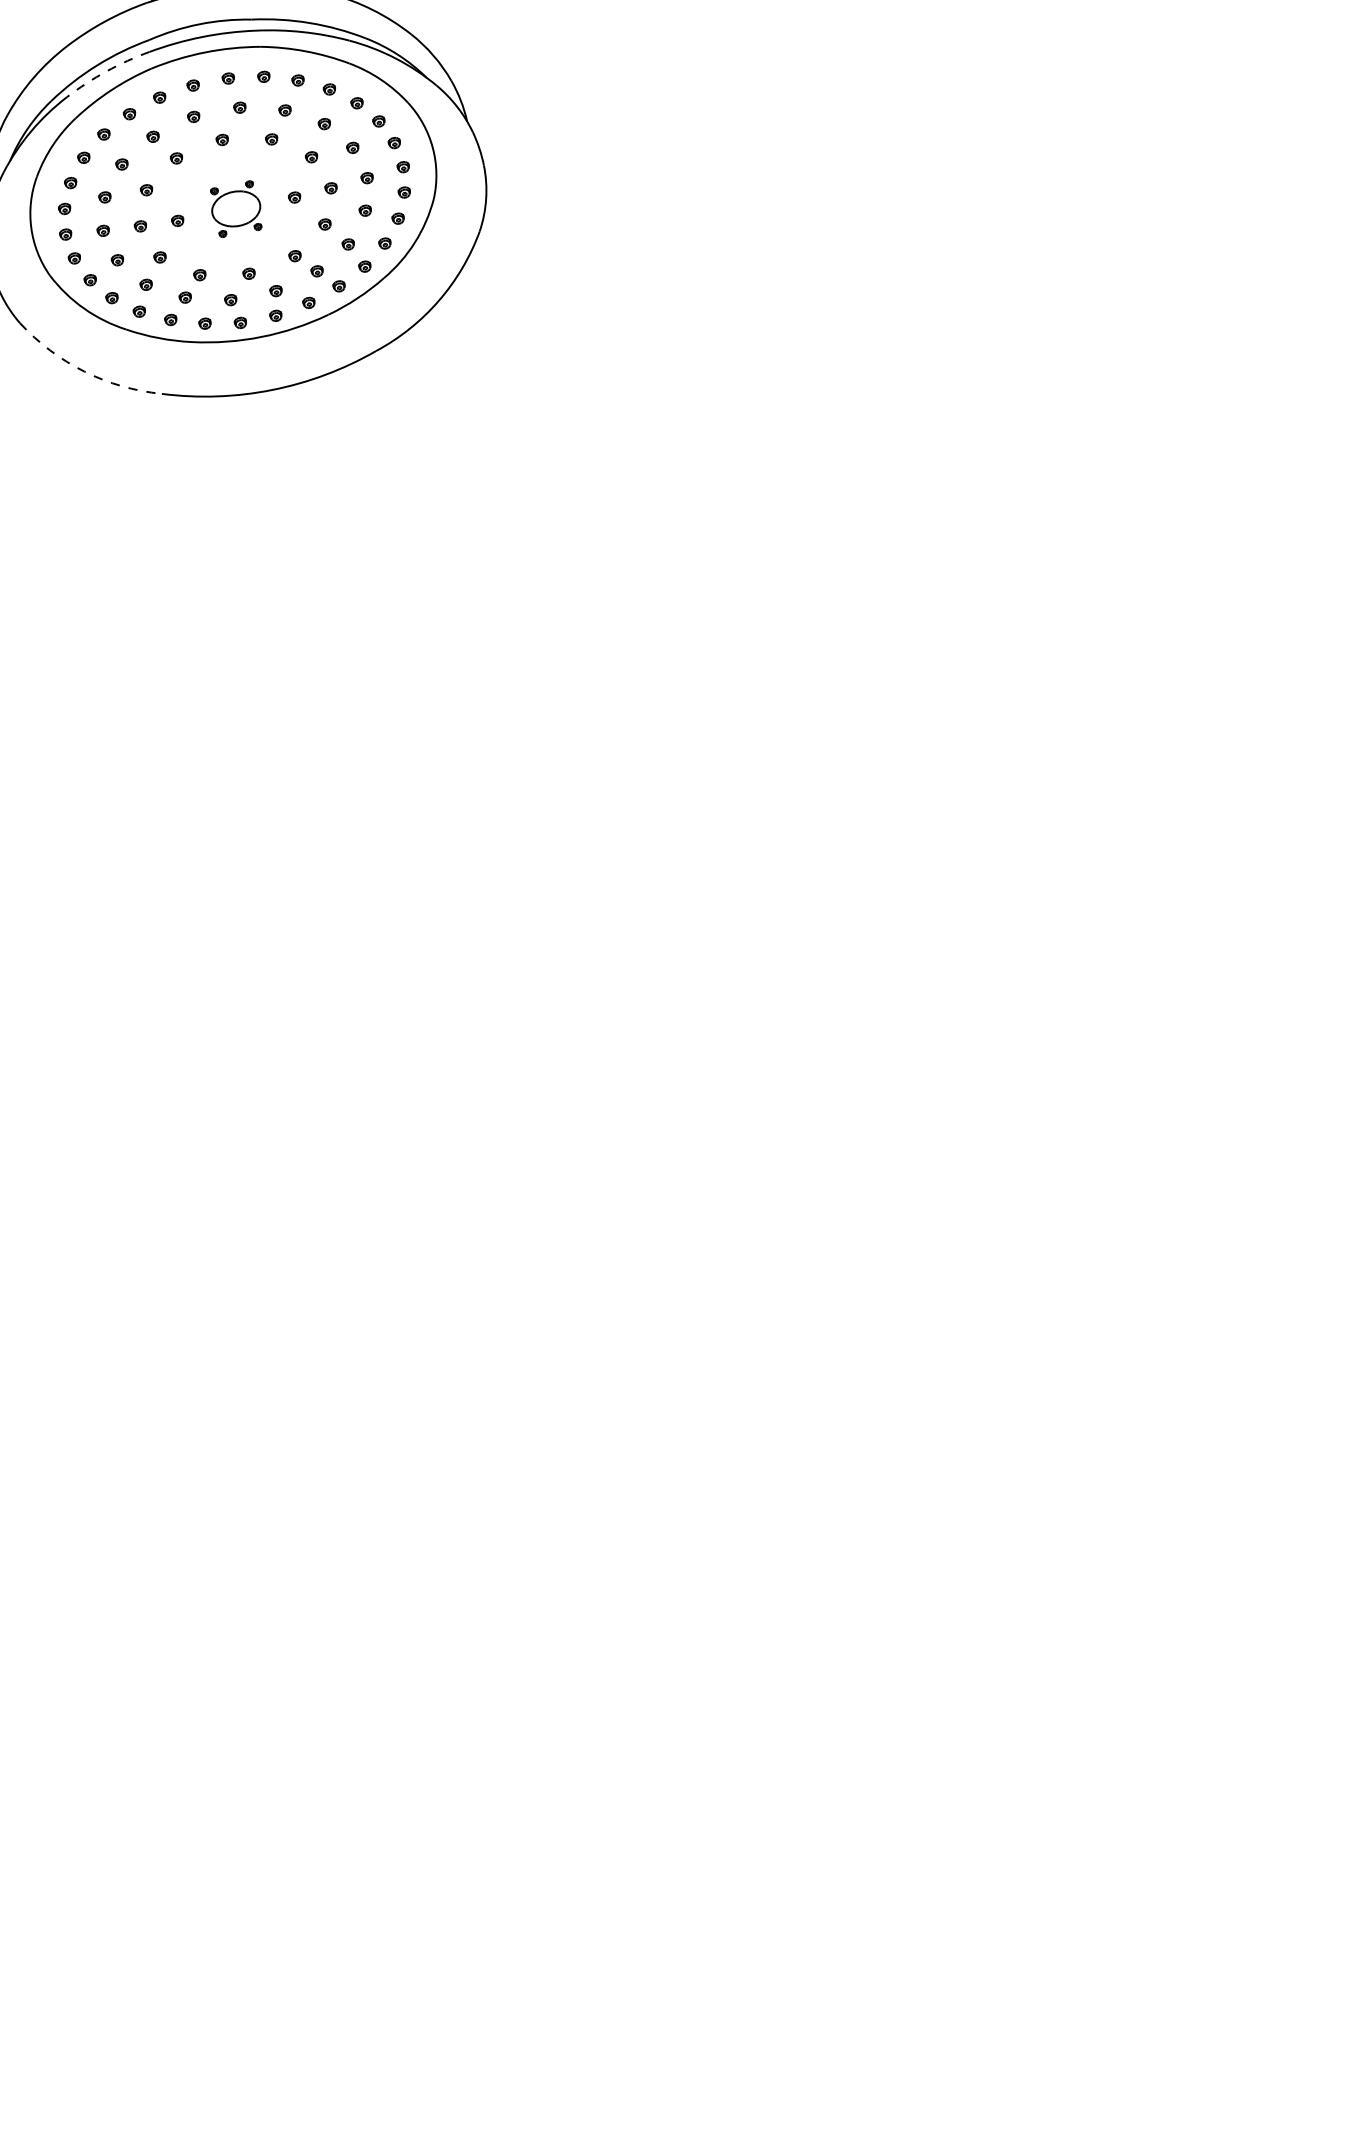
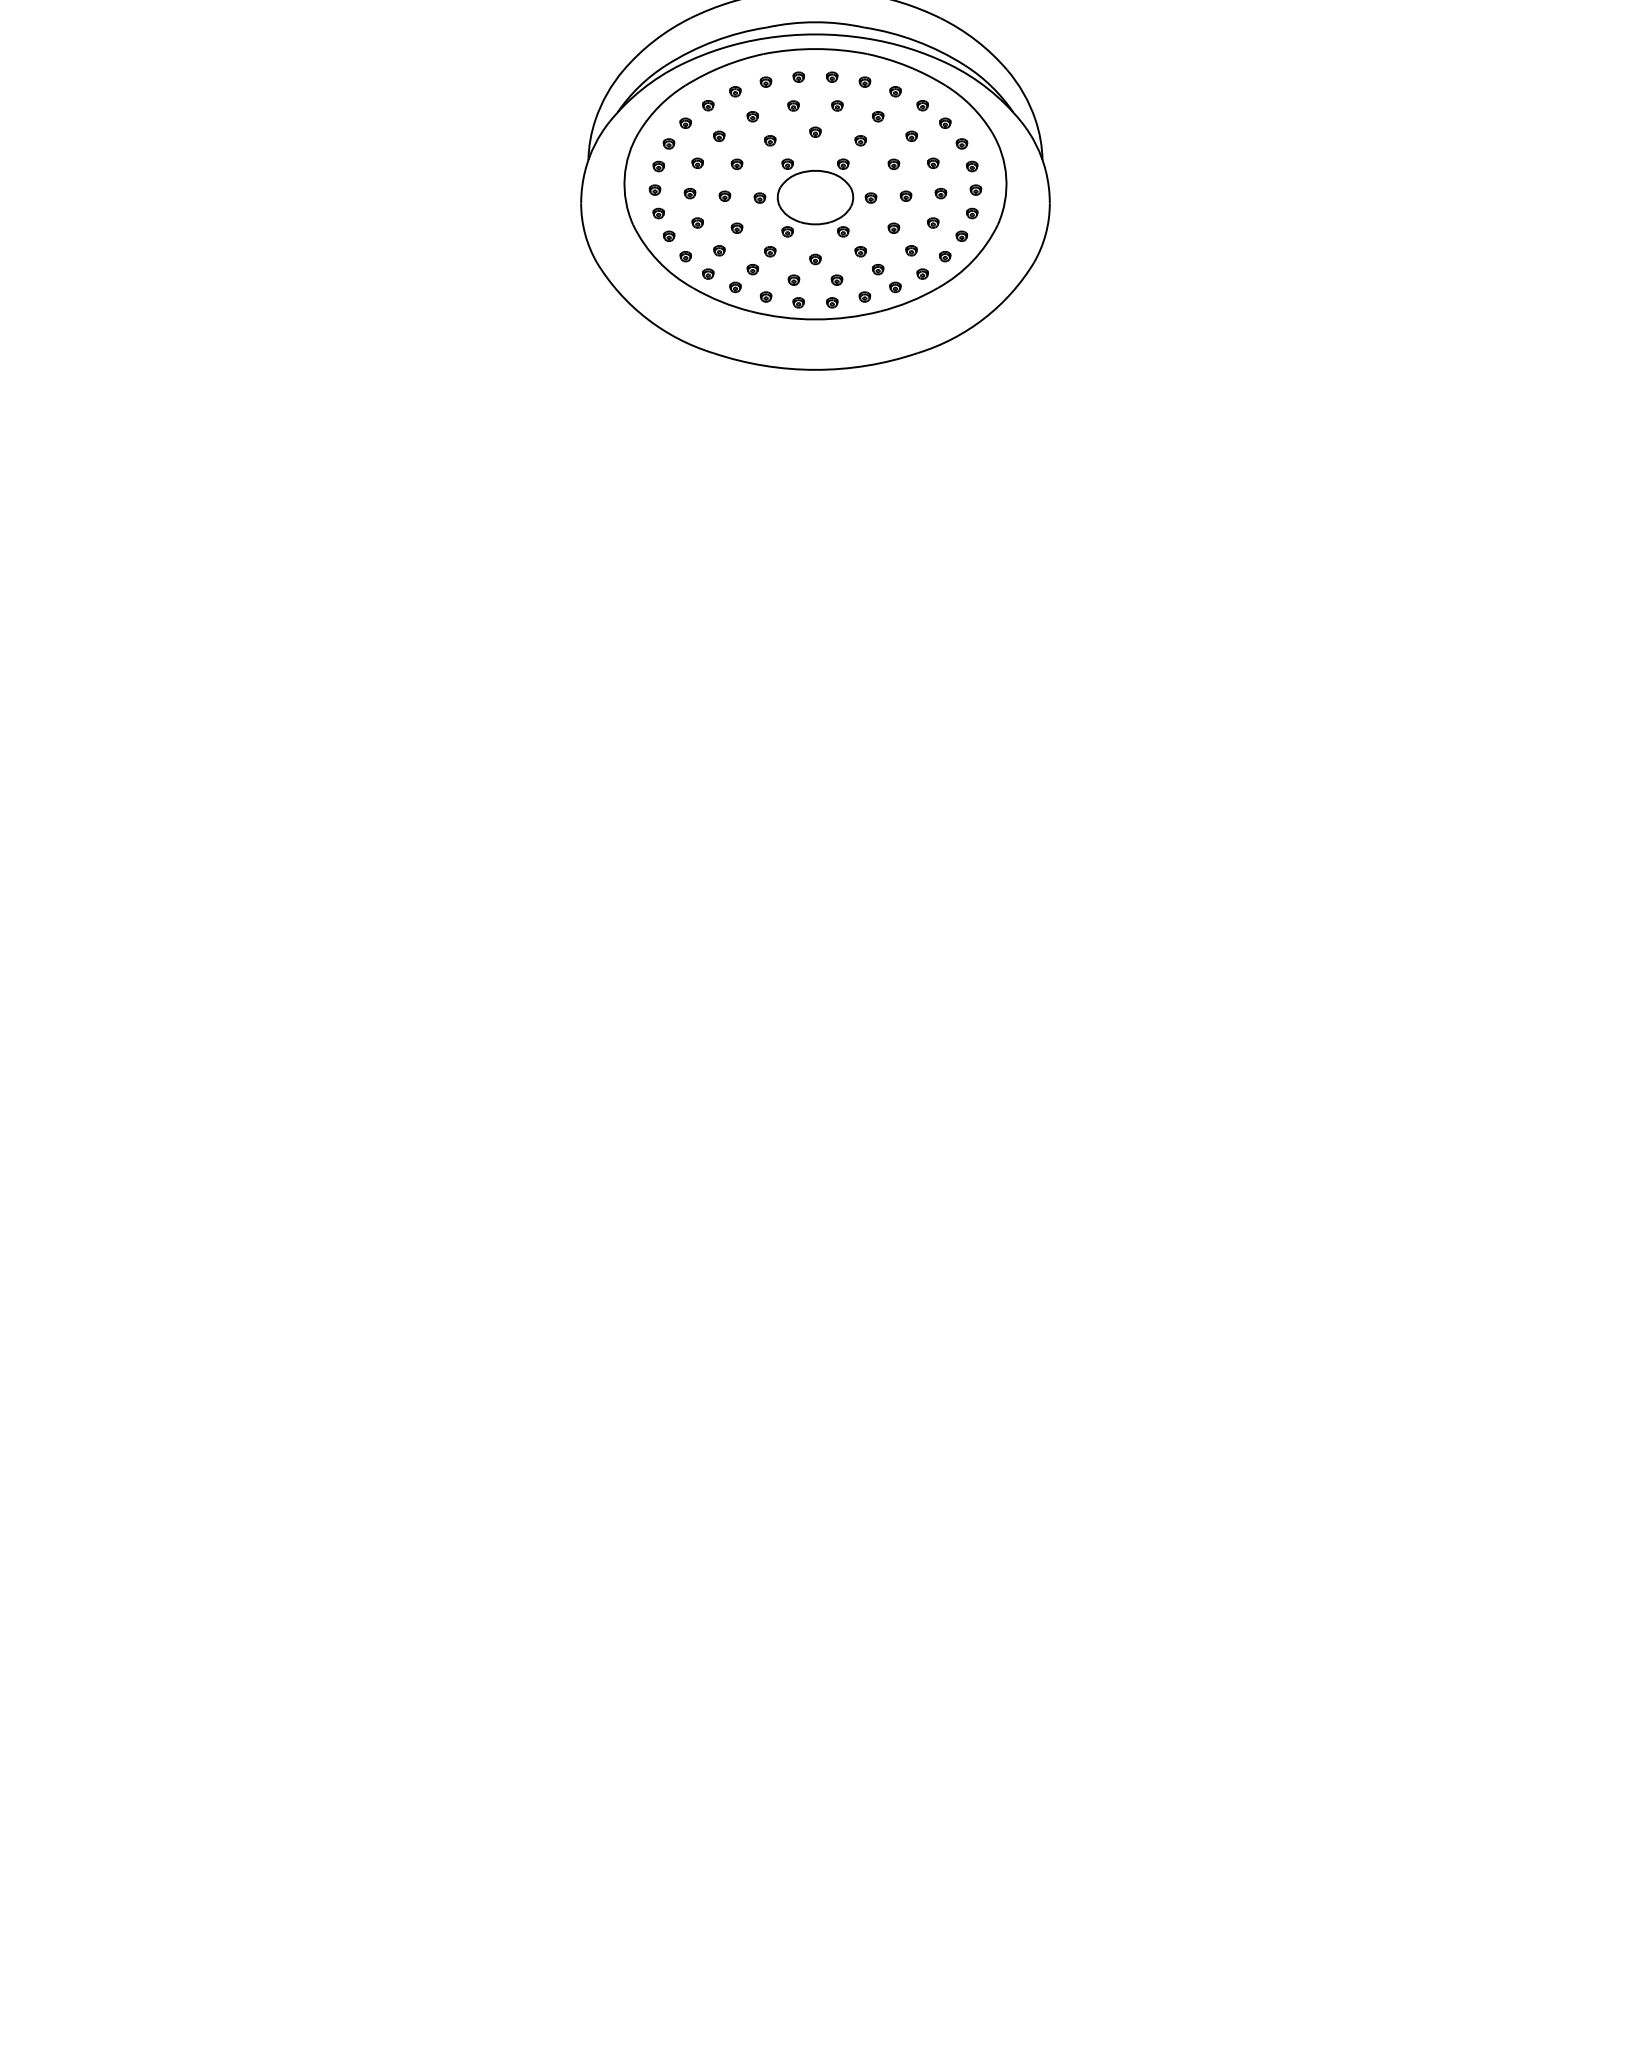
arc: (107, 71) -> (722, 48), dashed -> solid
part: (236, 208) -> (815, 197), size x1.67
arc: (84, 371) -> (647, 318), dashed -> solid

